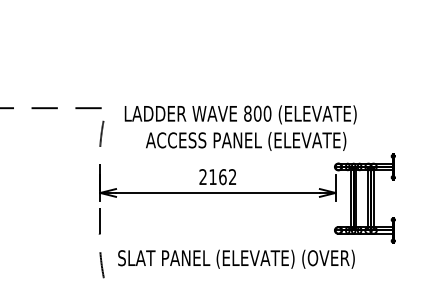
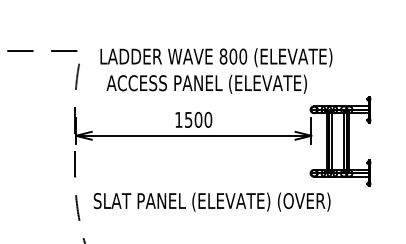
text: (246, 141) -> (207, 84), moved
text: (217, 177) -> (193, 120), 2162 -> 1500

